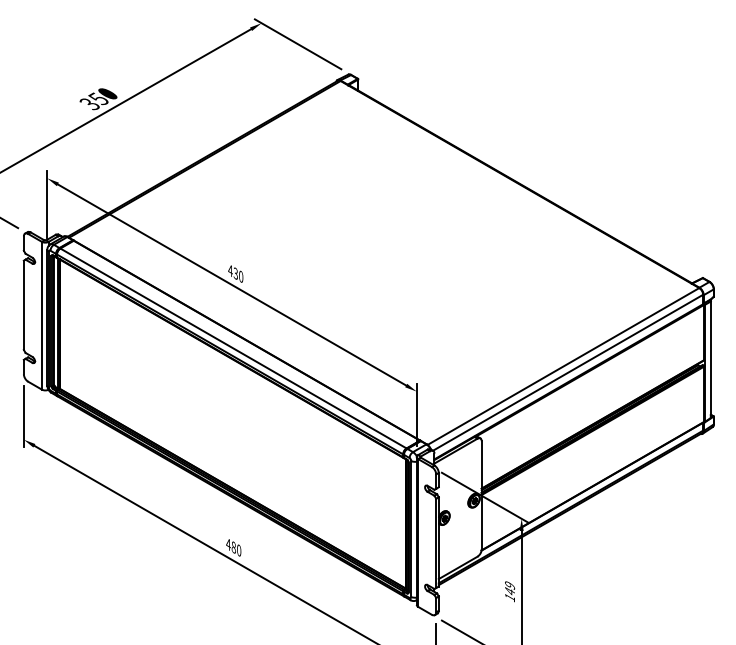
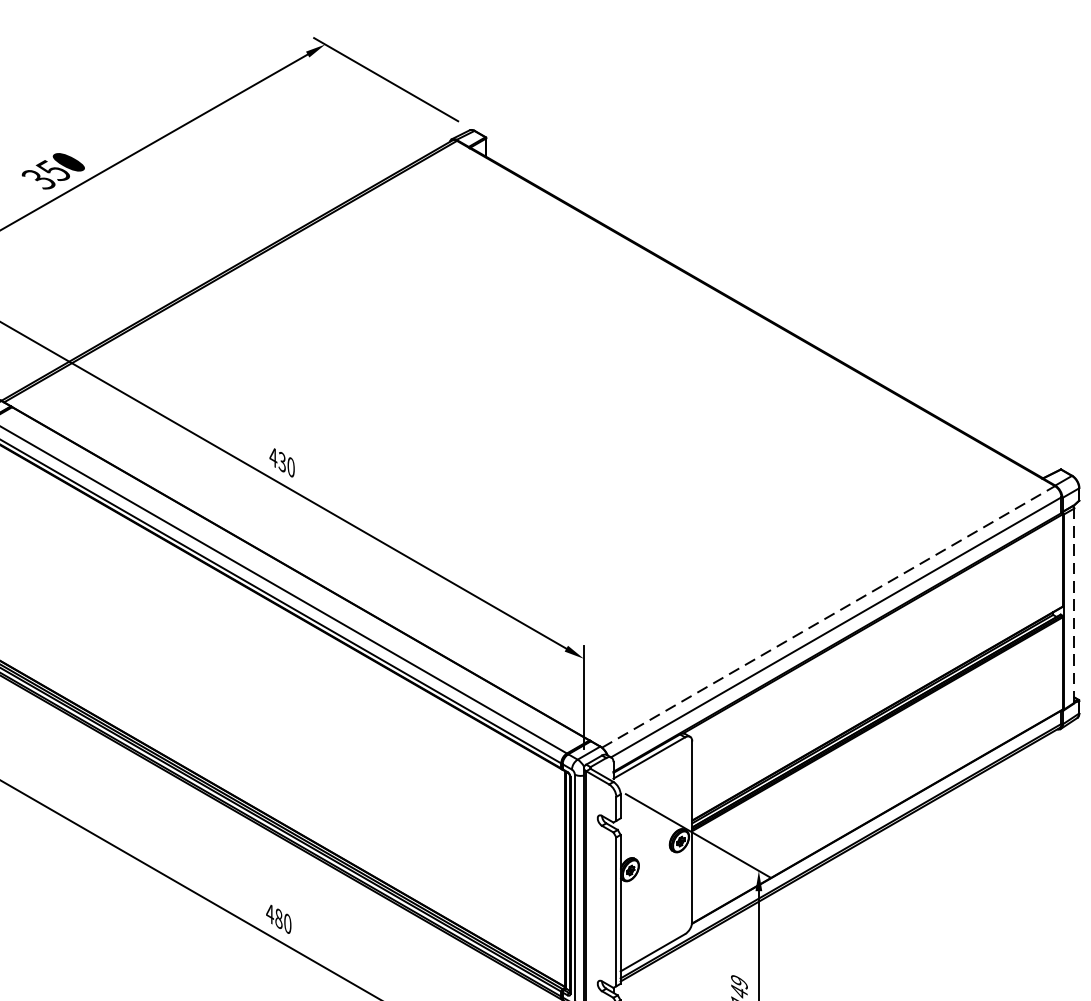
line: (710, 359) -> (1073, 605), solid -> dashed
line: (563, 366) -> (828, 616), solid -> dashed

